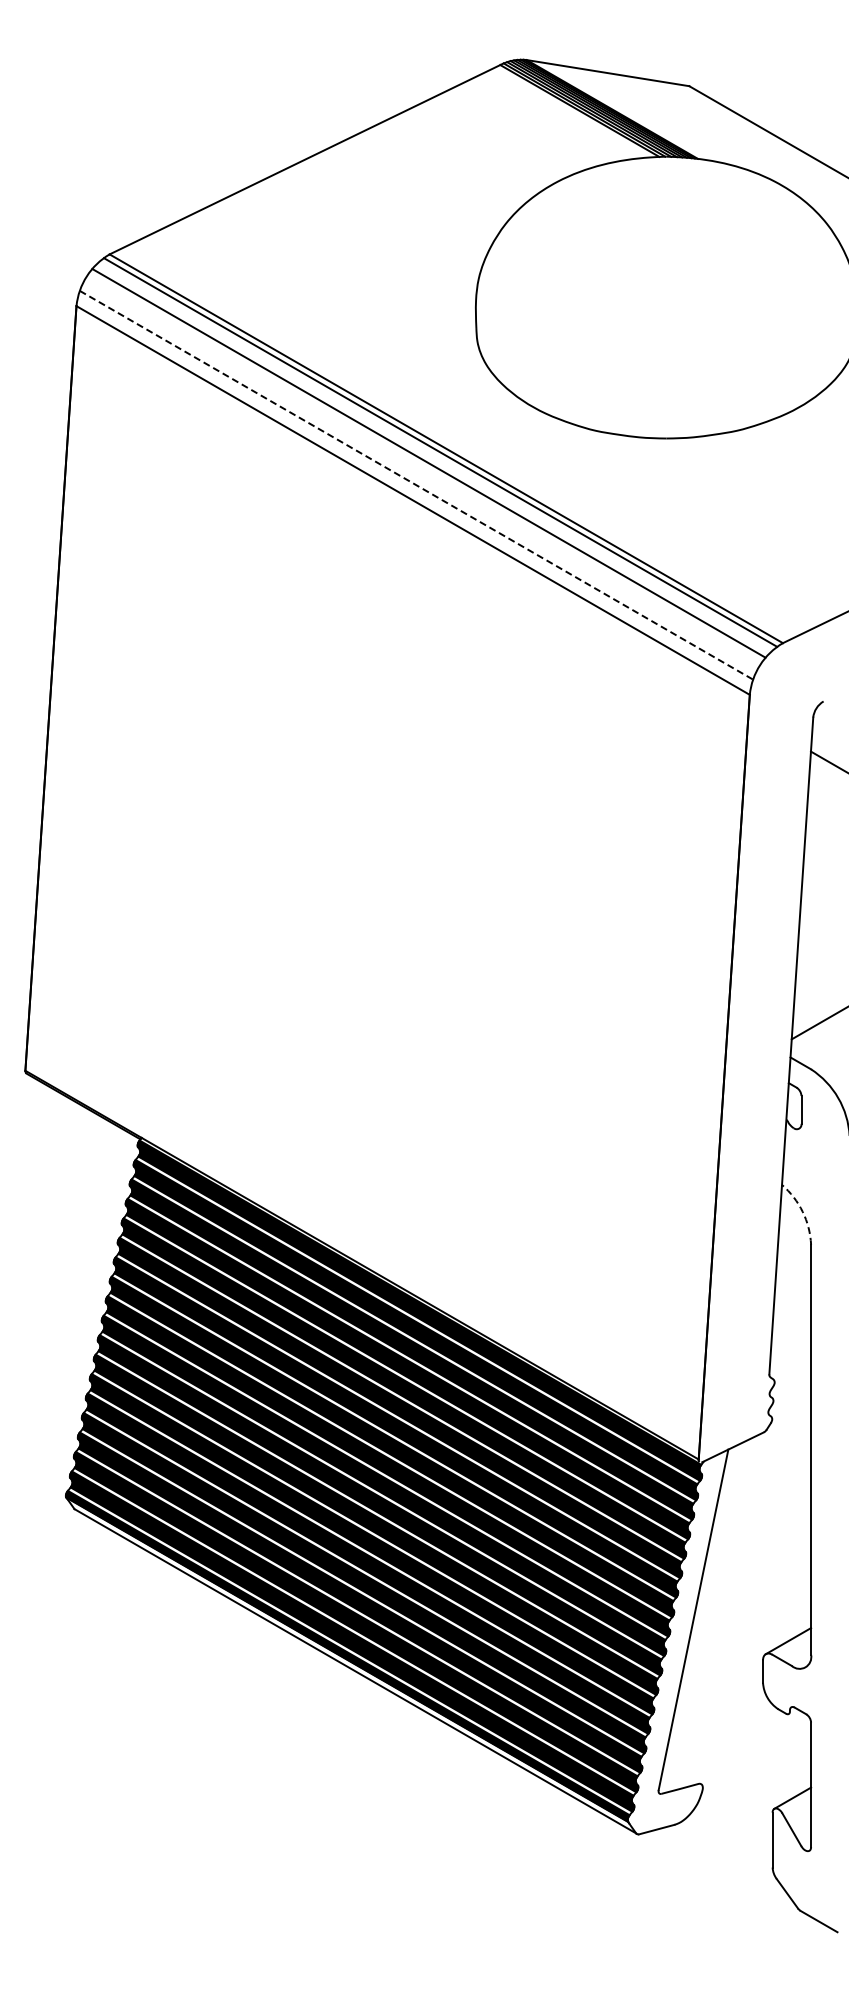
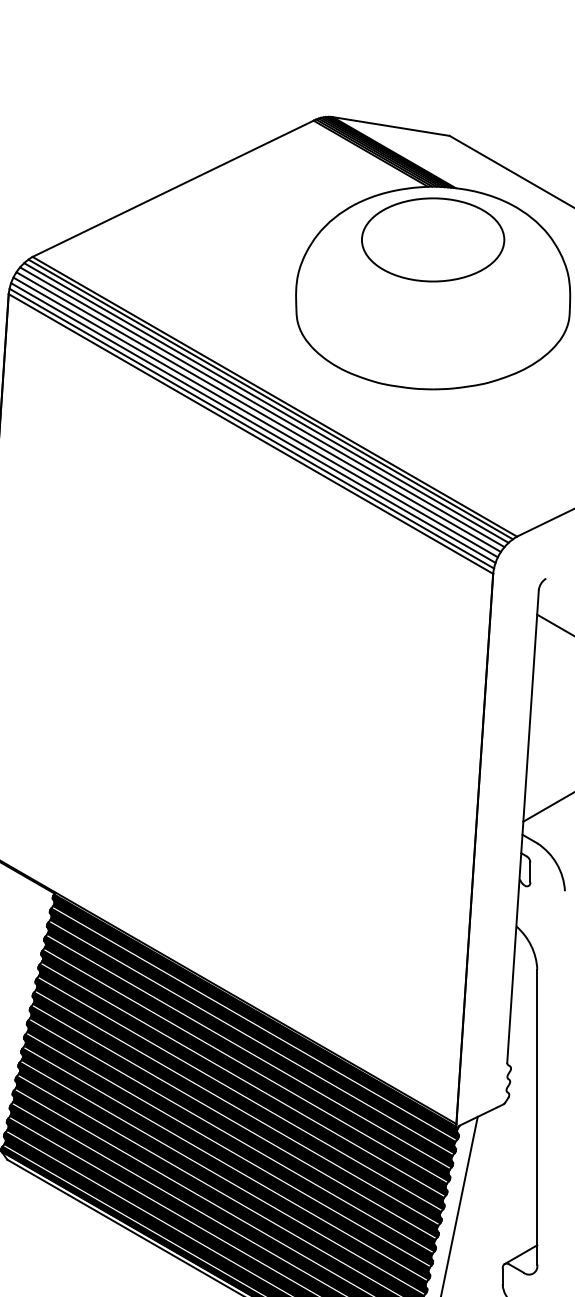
part: (666, 230) -> (433, 239), added
line: (434, 457) -> (266, 403), added
line: (423, 469) -> (258, 411), added
line: (419, 477) -> (255, 417), added
line: (416, 485) -> (253, 423), dashed -> solid
line: (413, 492) -> (251, 428), added
arc: (802, 1211) -> (531, 945), dashed -> solid

